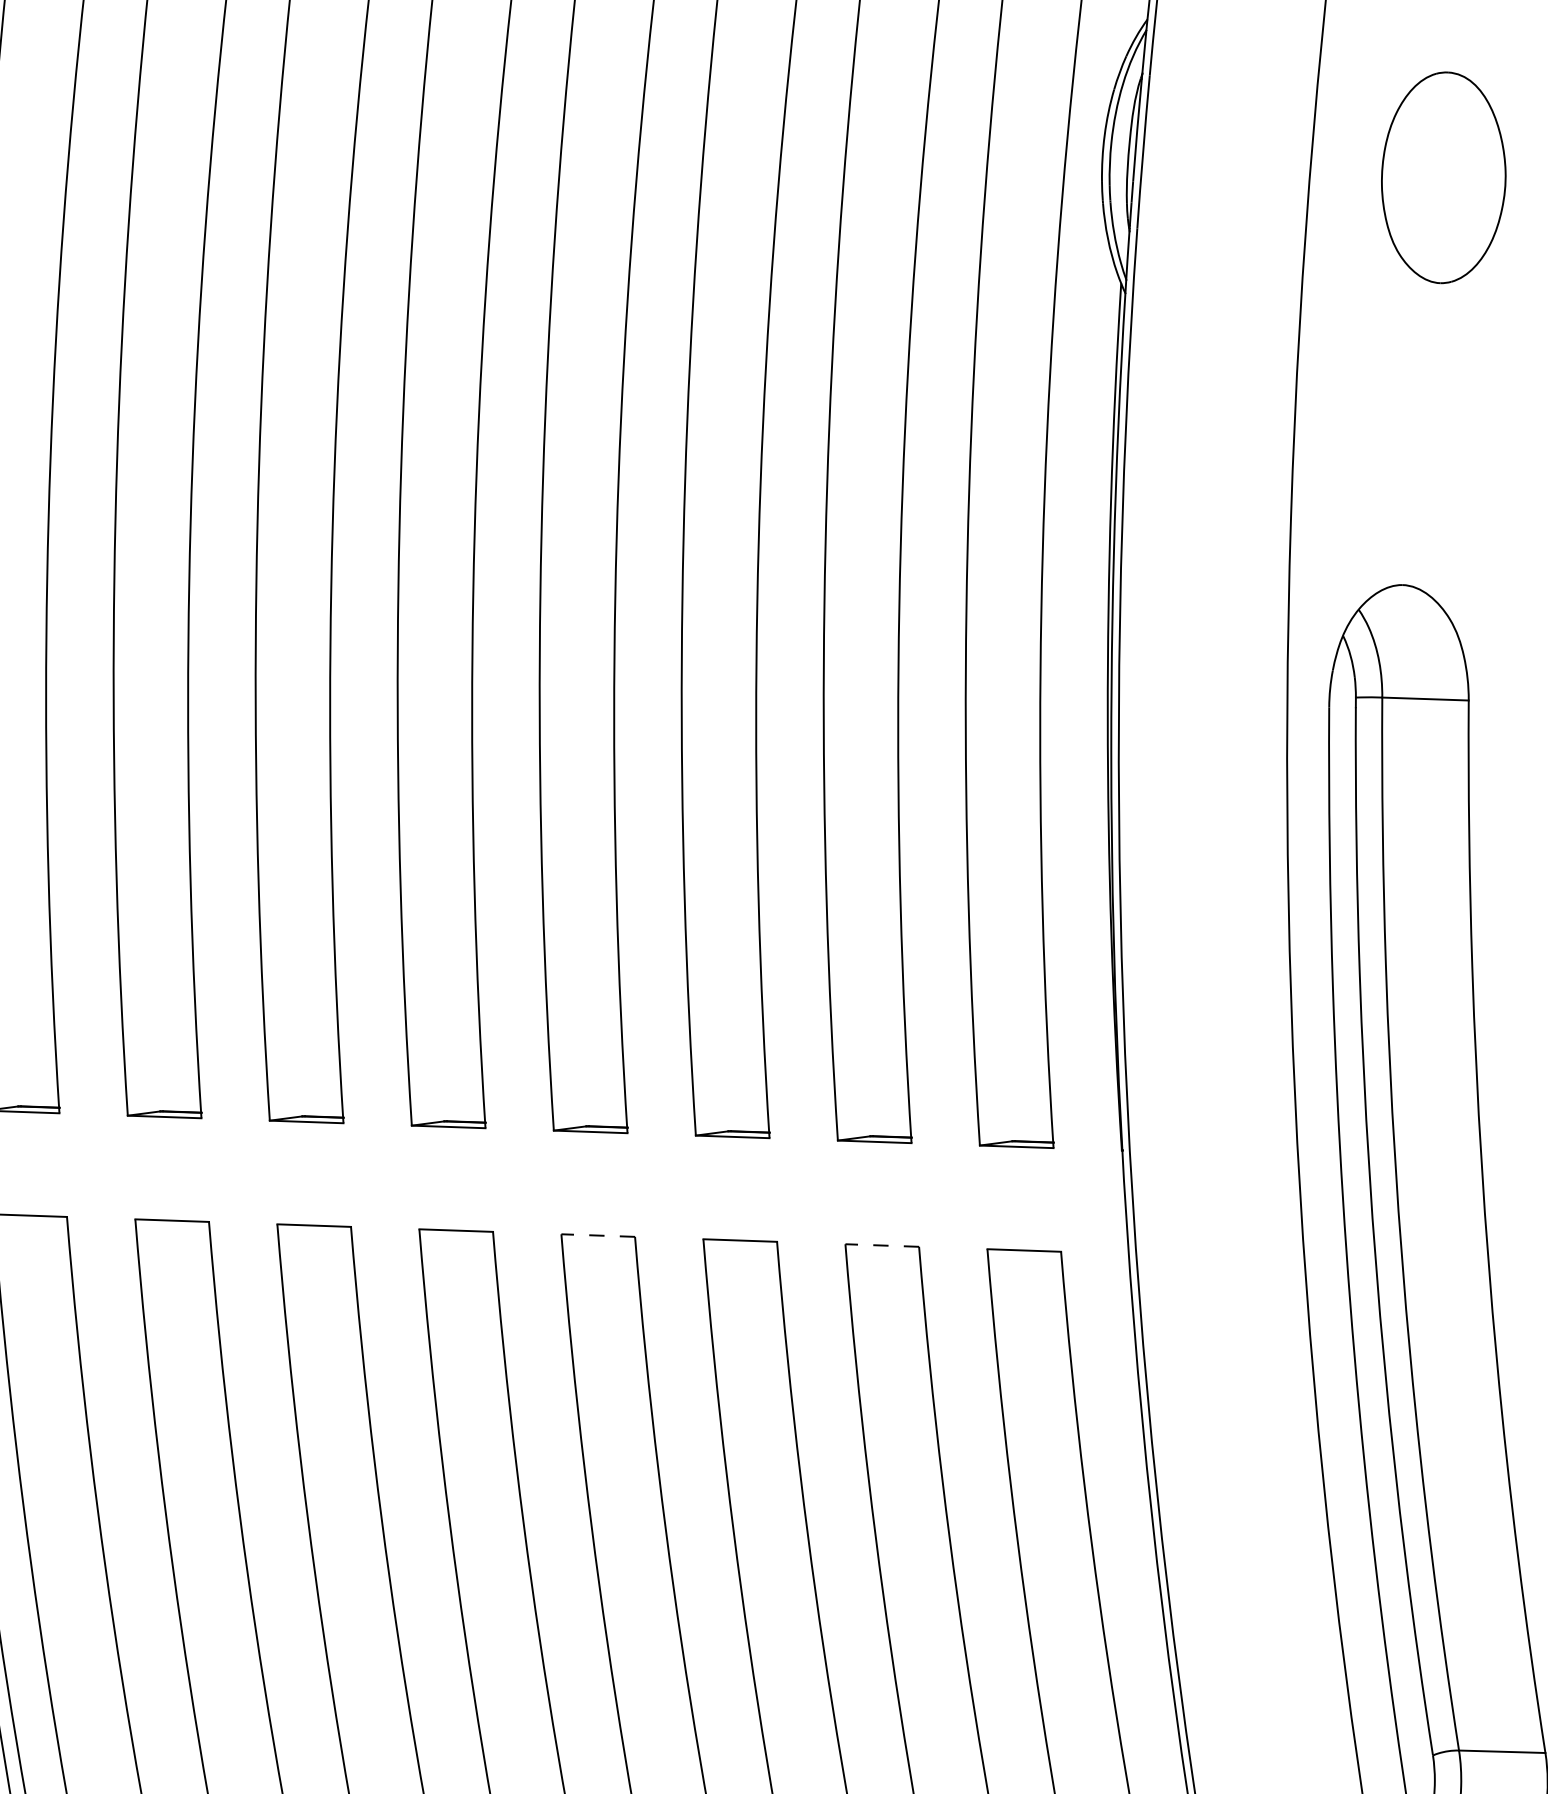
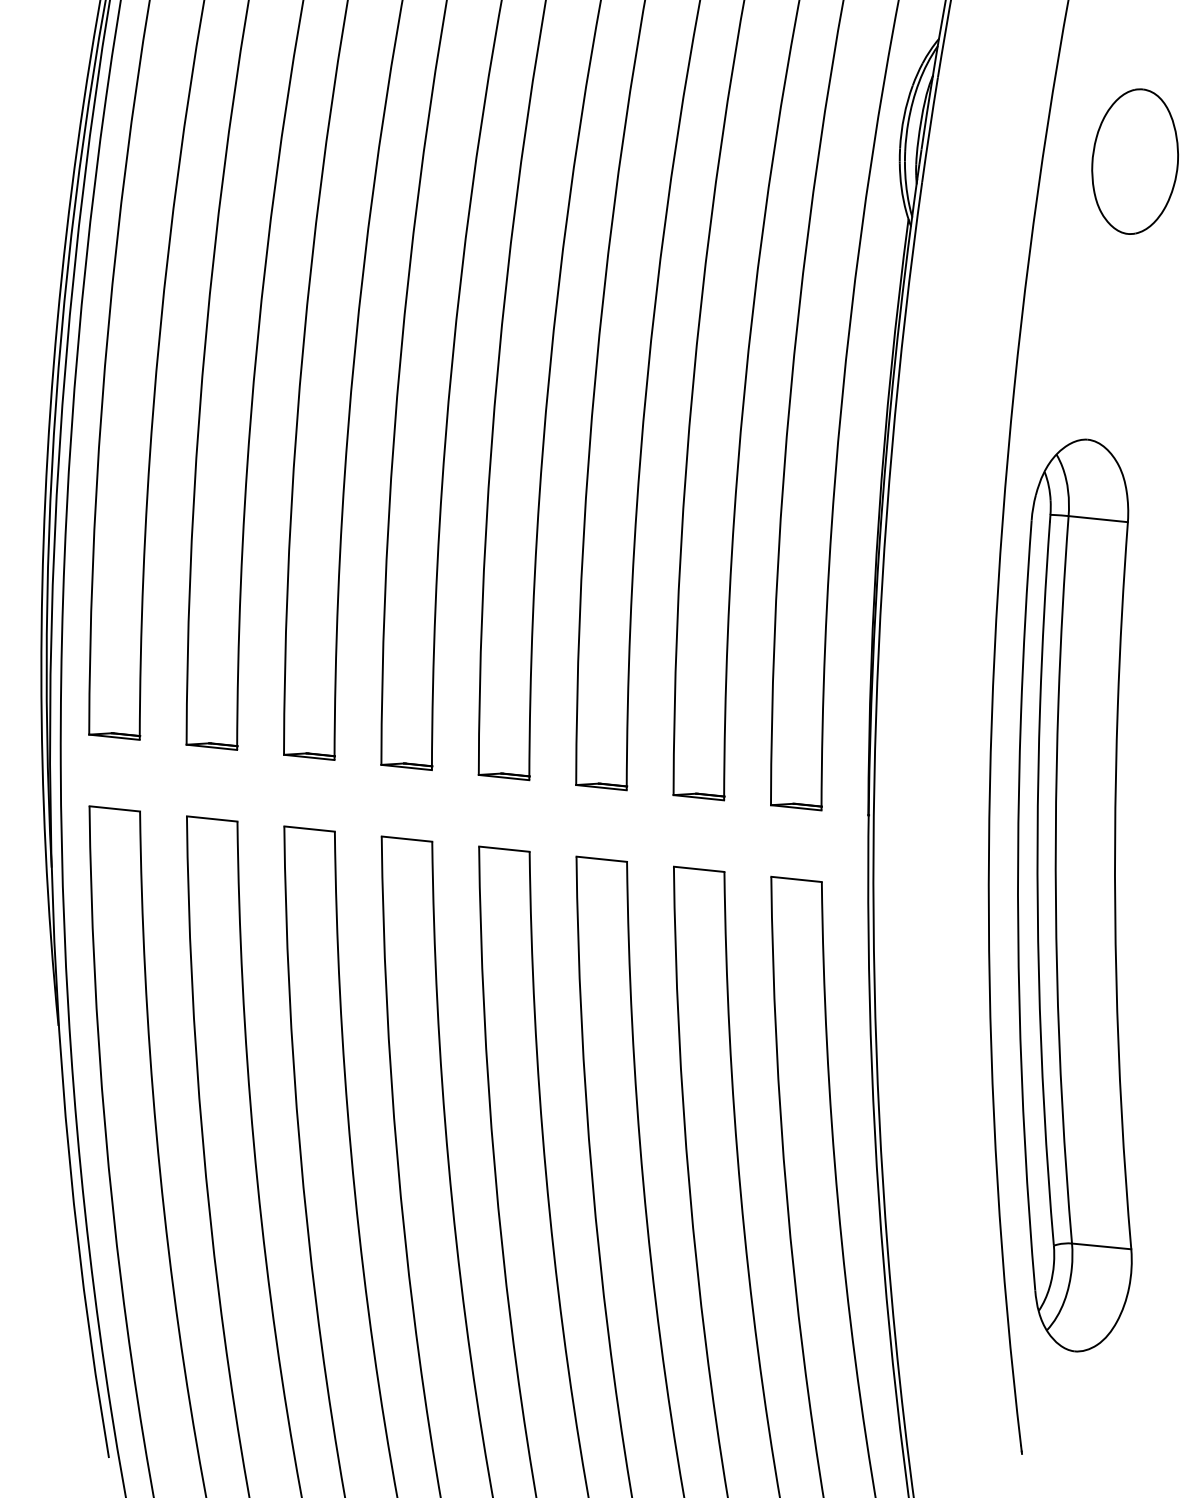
line: (596, 1236) -> (503, 849), dashed -> solid
line: (881, 1245) -> (698, 869), dashed -> solid

